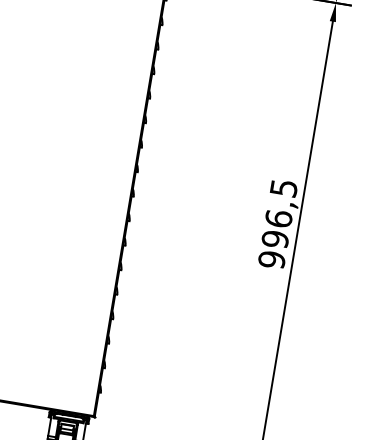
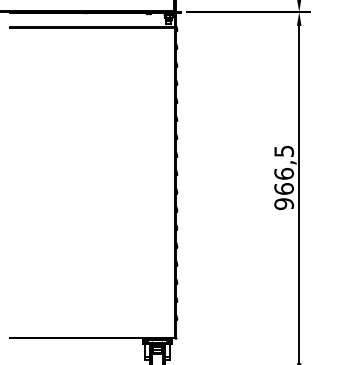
text: (276, 238) -> (284, 188), 996,5 -> 966,5

